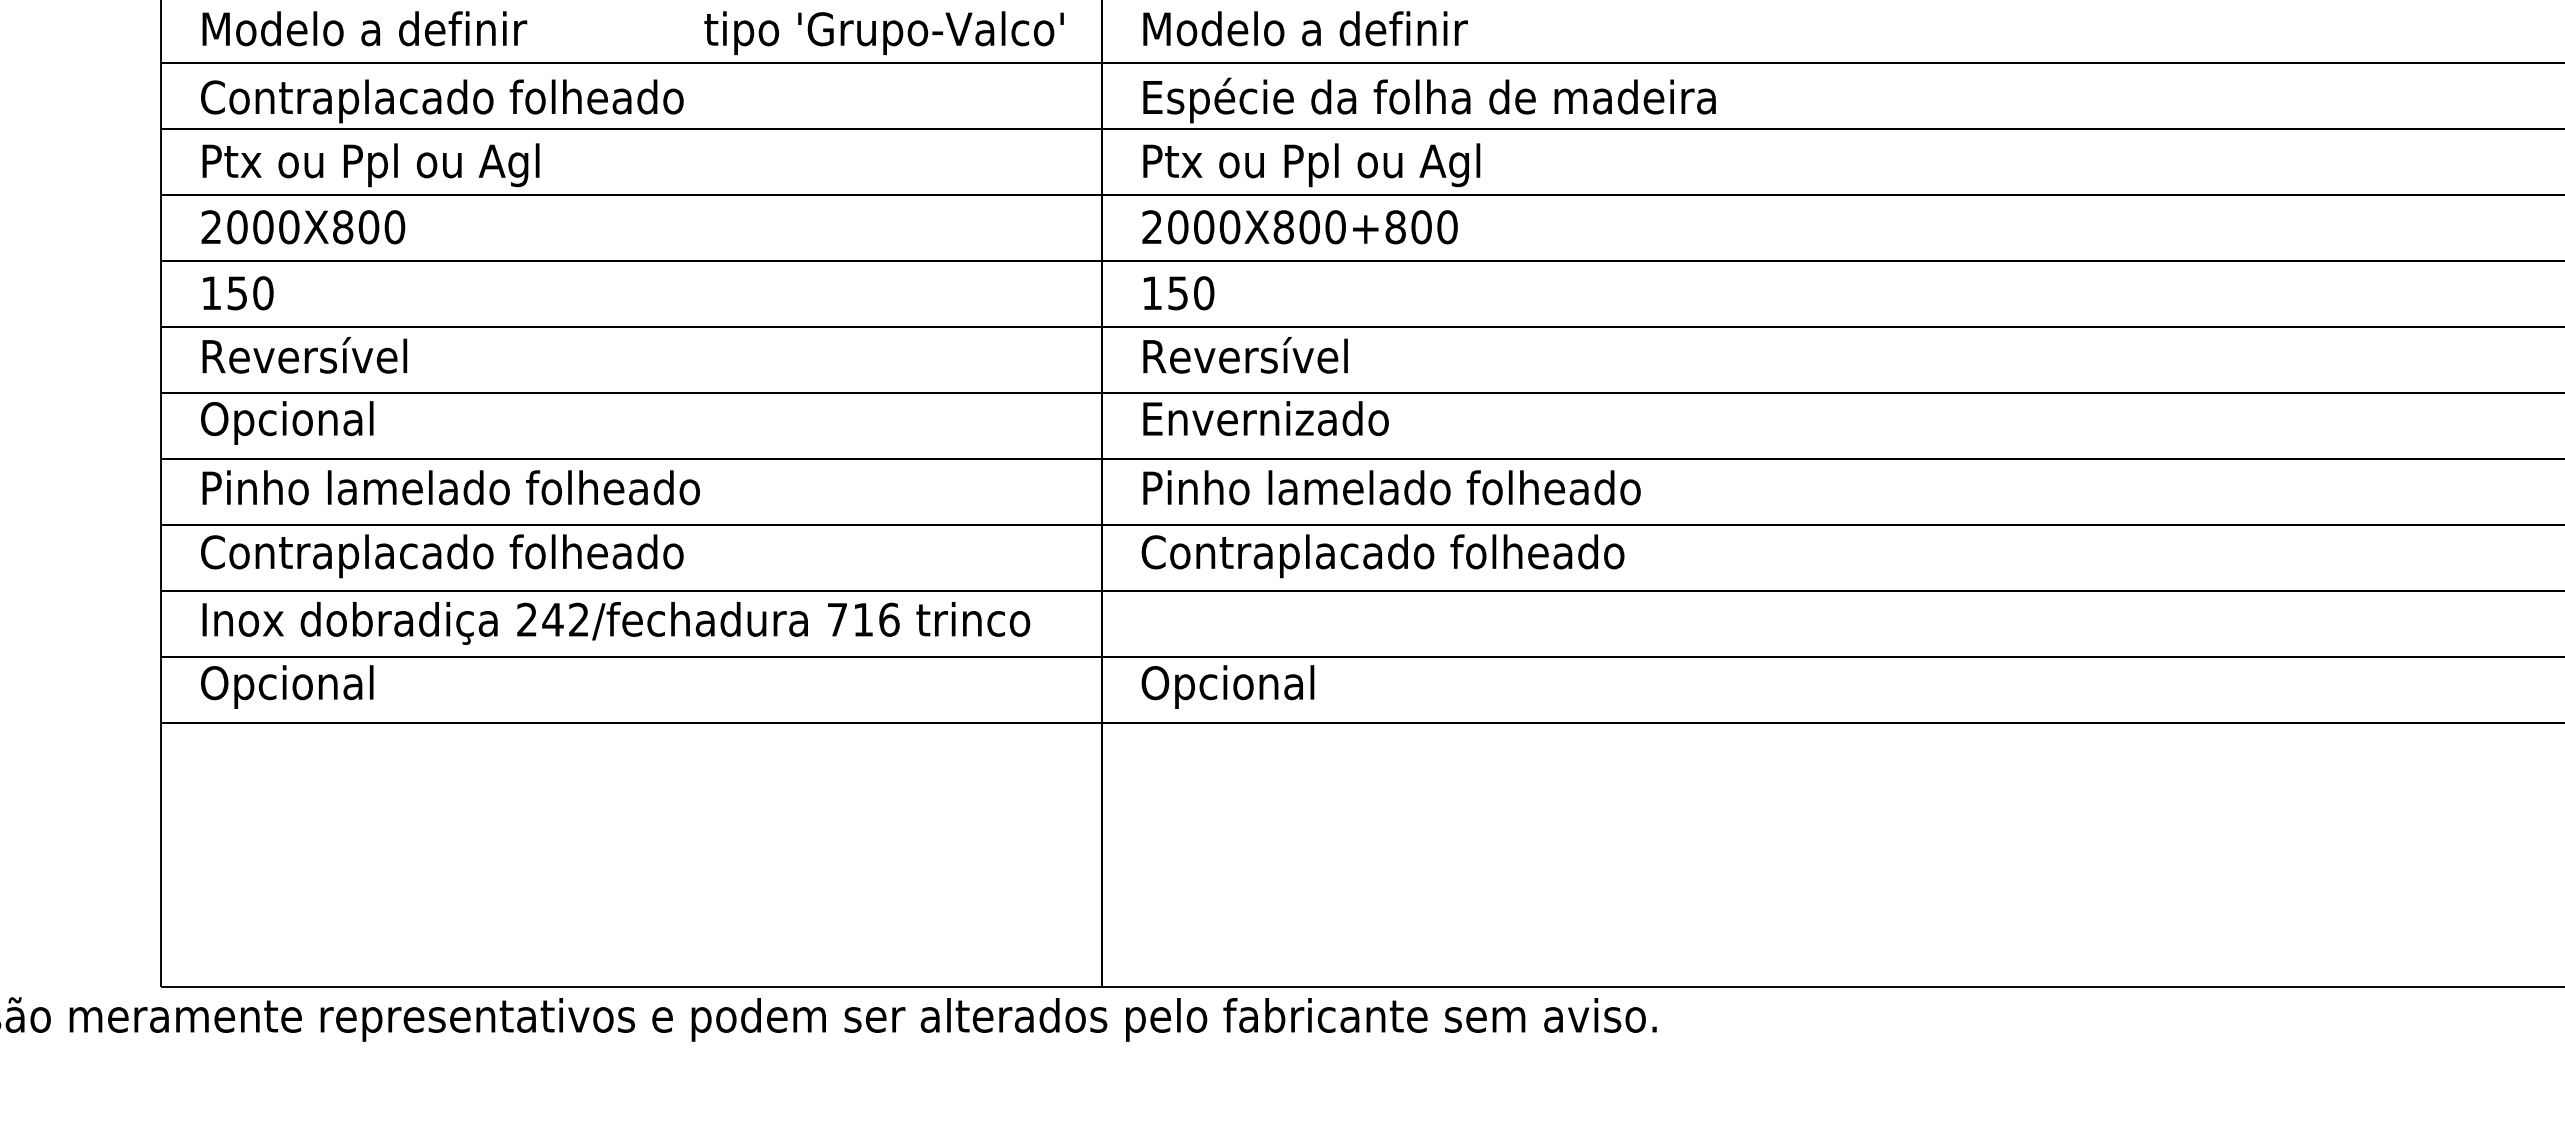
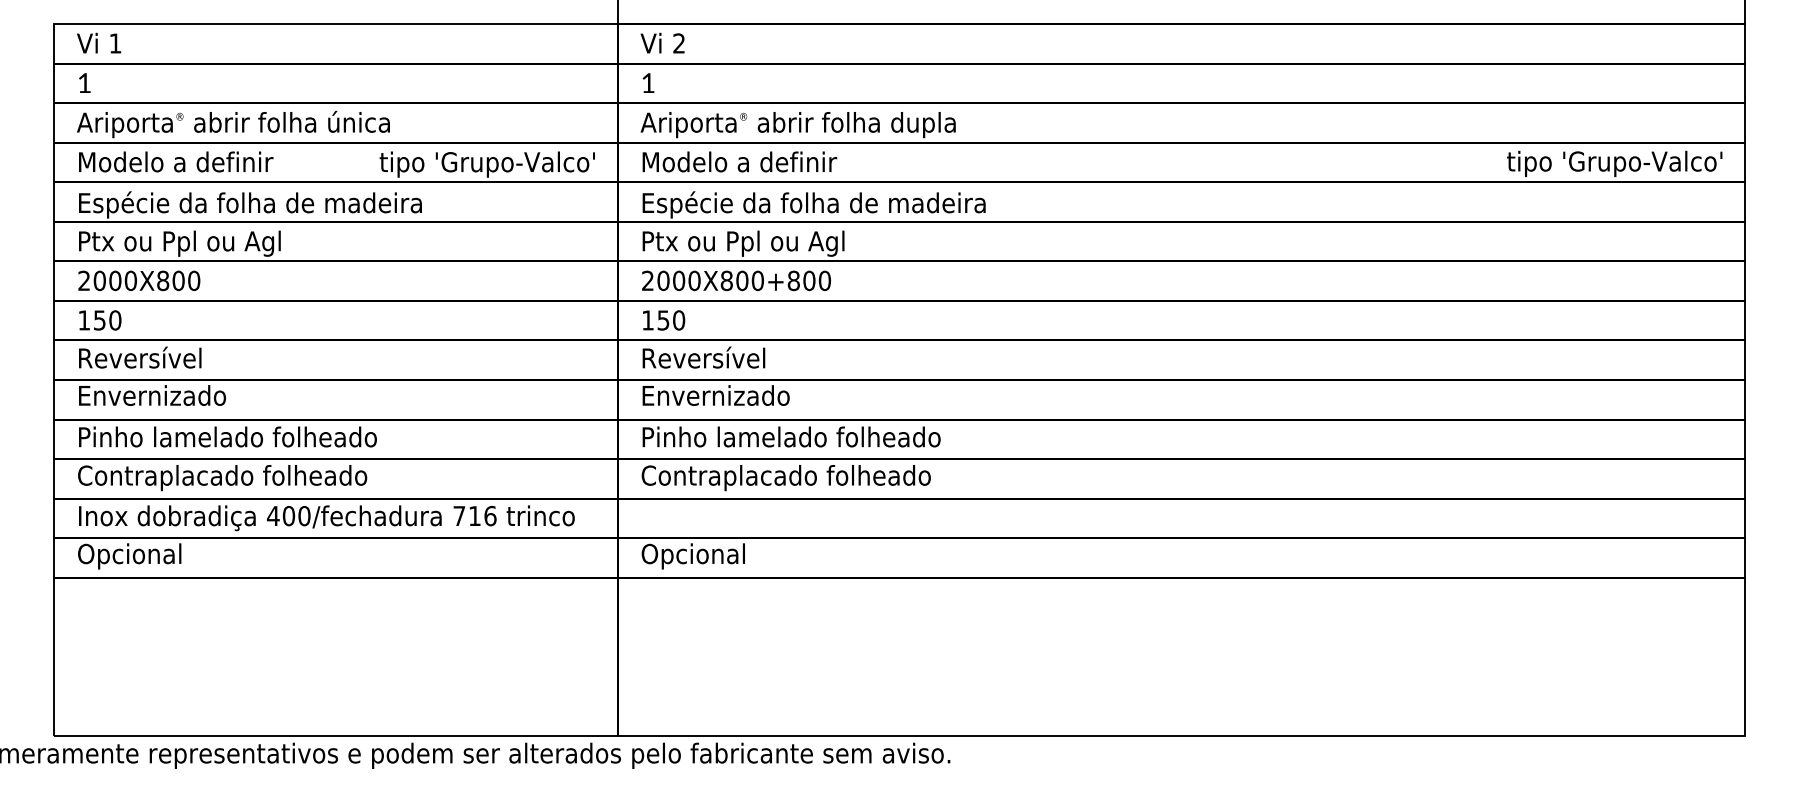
text: (487, 99) -> (249, 204), Contraplacado folheado -> Espécie da folha de madeira
text: (325, 423) -> (152, 398), Opcional -> Envernizado
text: (552, 618) -> (288, 515), 242/fechadura -> 400/fechadura

